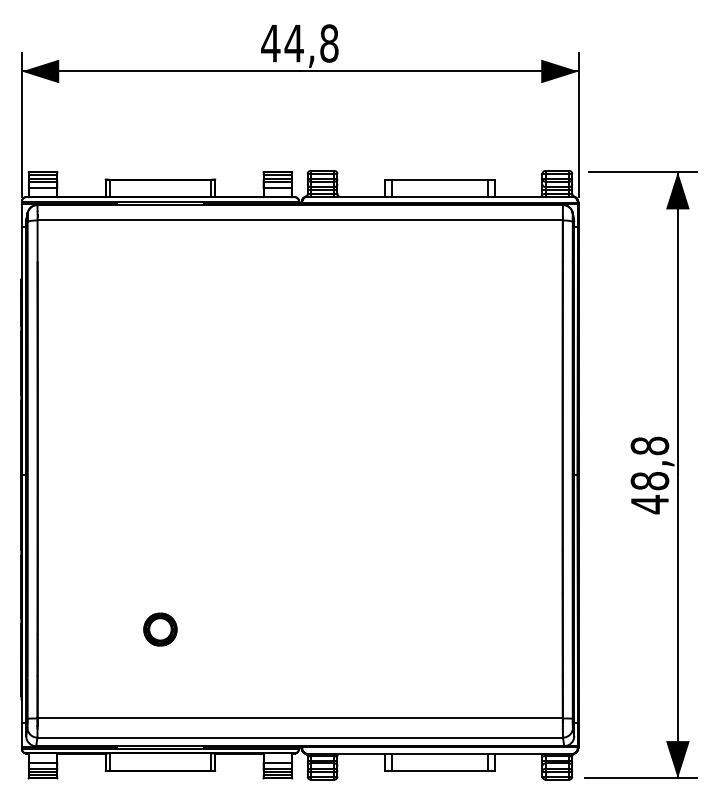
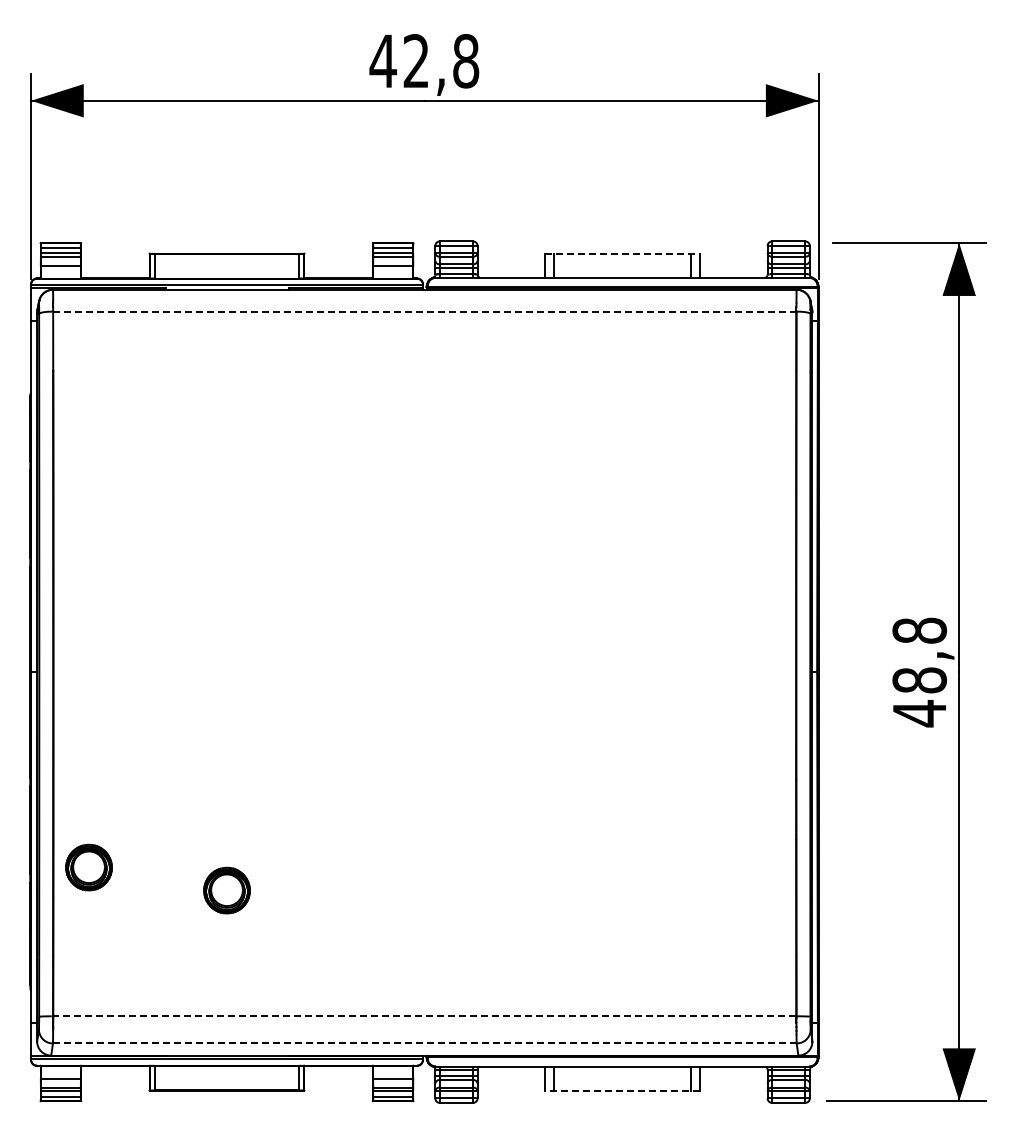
text: (294, 42) -> (416, 60), 44,8 -> 42,8
line: (440, 179) -> (623, 253), solid -> dashed
line: (299, 220) -> (424, 311), solid -> dashed
part: (62, 613) -> (88, 867), added
line: (299, 718) -> (423, 1016), solid -> dashed
line: (299, 737) -> (424, 1043), solid -> dashed
line: (439, 770) -> (622, 1090), solid -> dashed

